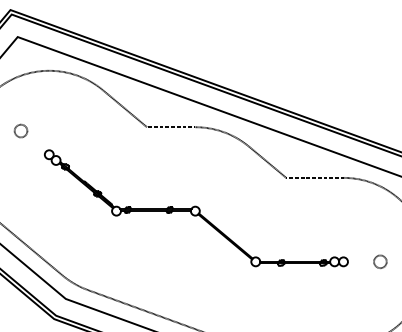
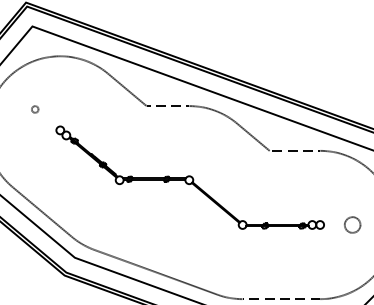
circle: (20, 131) -> (34, 109), size x0.6
circle: (380, 261) -> (352, 224), size x1.4

